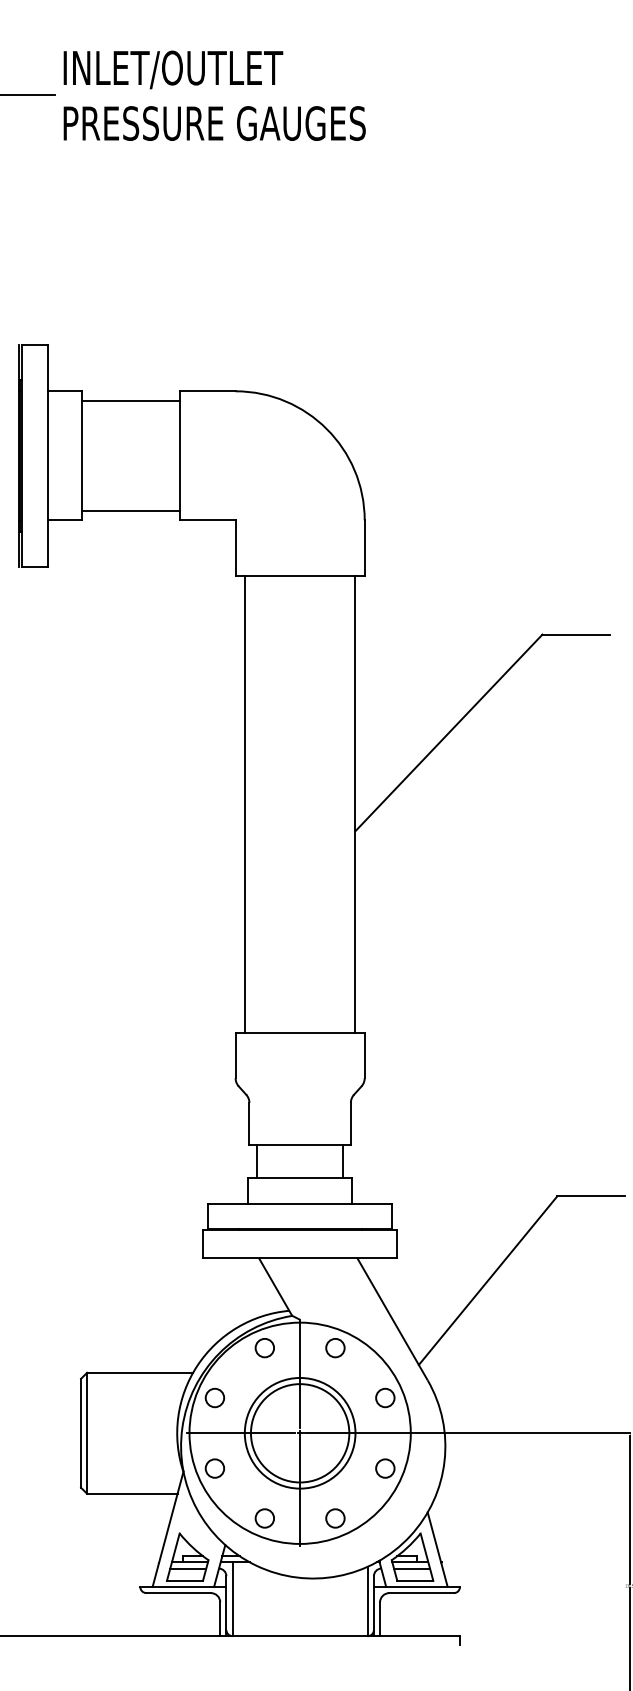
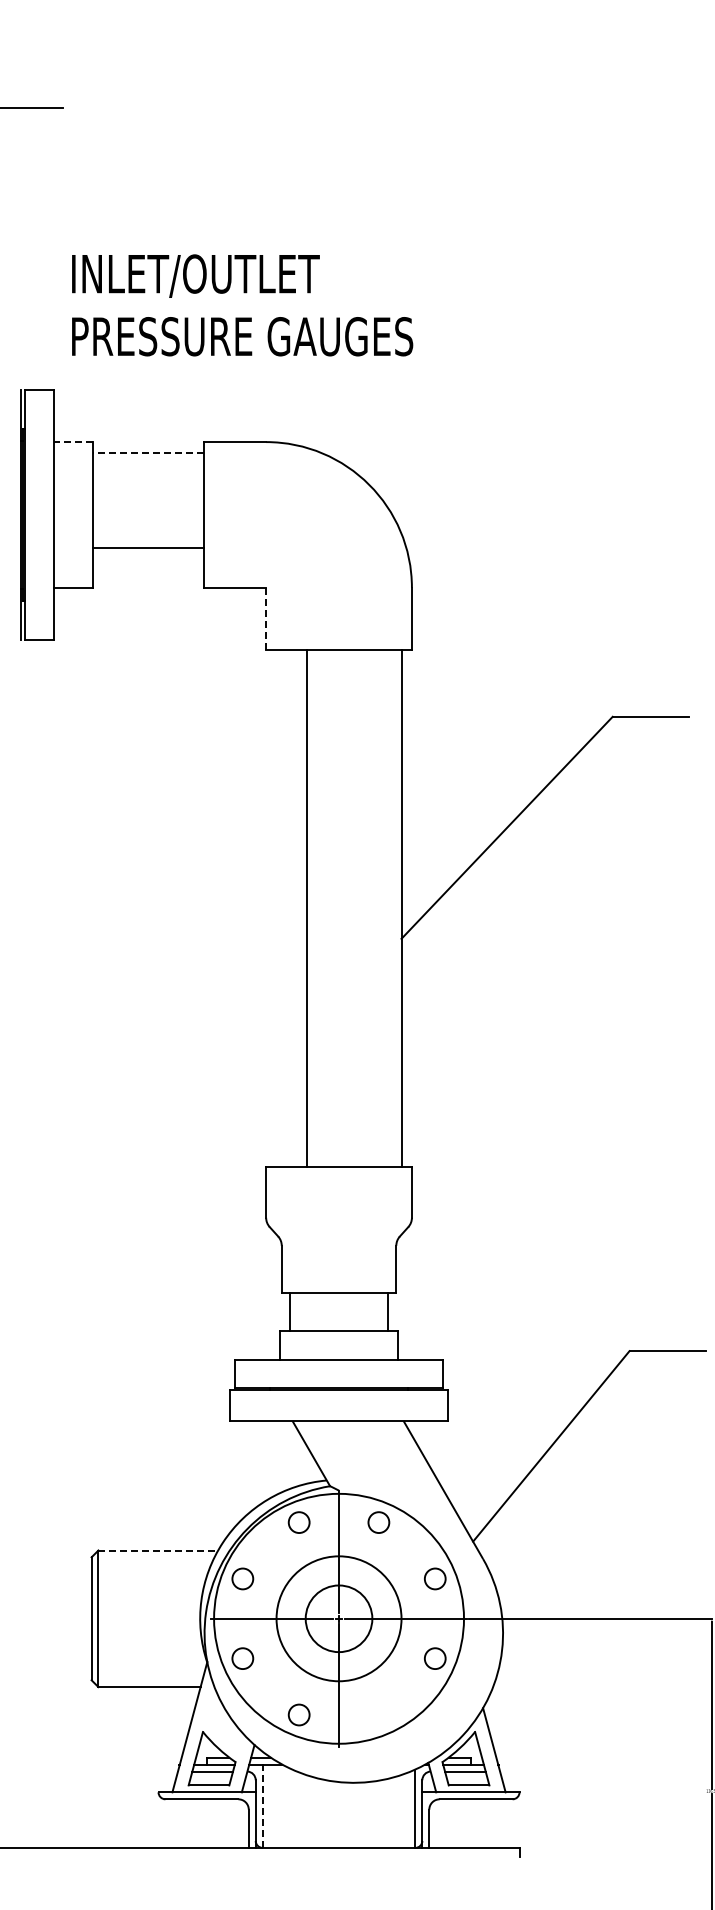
text: (214, 95) -> (242, 305), moved
line: (65, 391) -> (73, 442), solid -> dashed
line: (131, 400) -> (148, 452), solid -> dashed
line: (130, 511) -> (147, 548), moved
line: (235, 548) -> (266, 619), solid -> dashed
line: (244, 804) -> (306, 908), moved
line: (140, 1372) -> (158, 1550), solid -> dashed
circle: (299, 1433) -> (338, 1618), size x0.6
circle: (335, 1518) -> (378, 1714), removed
line: (232, 1599) -> (262, 1806), solid -> dashed

